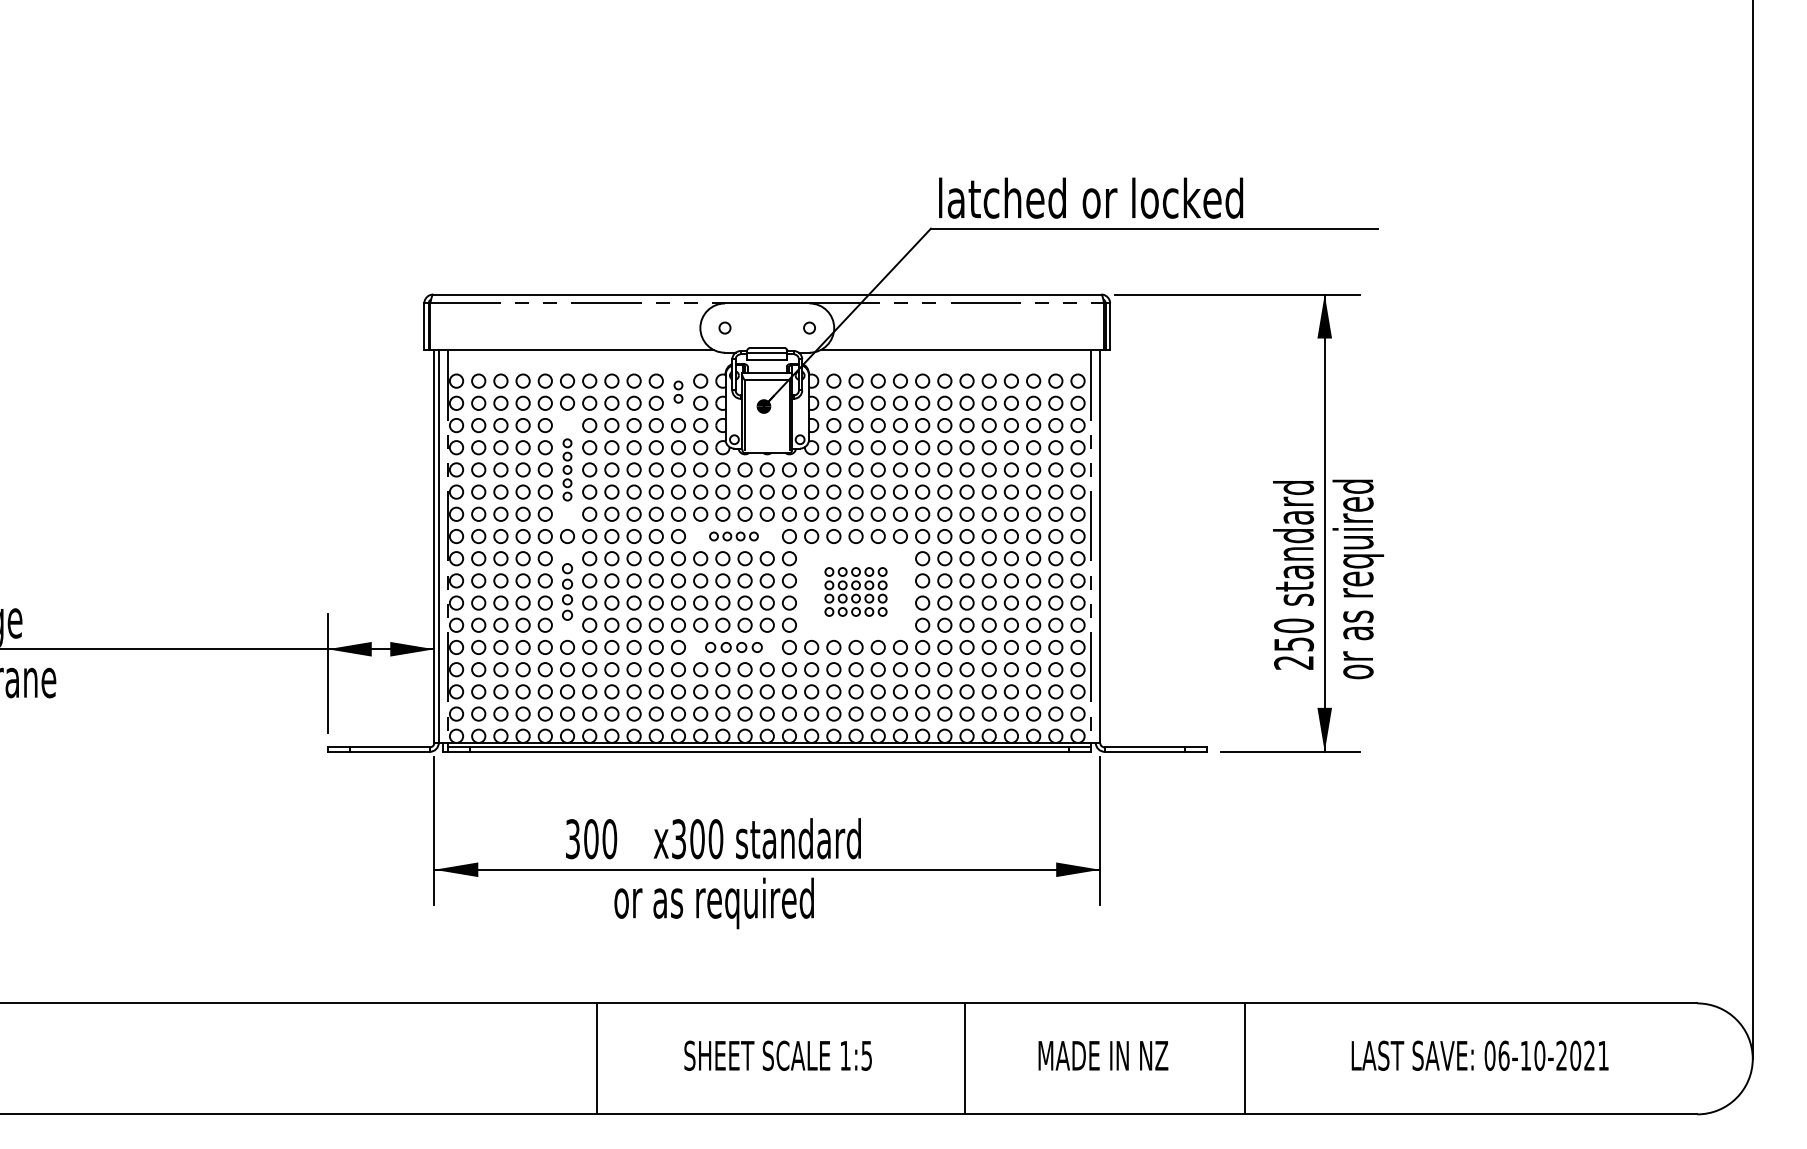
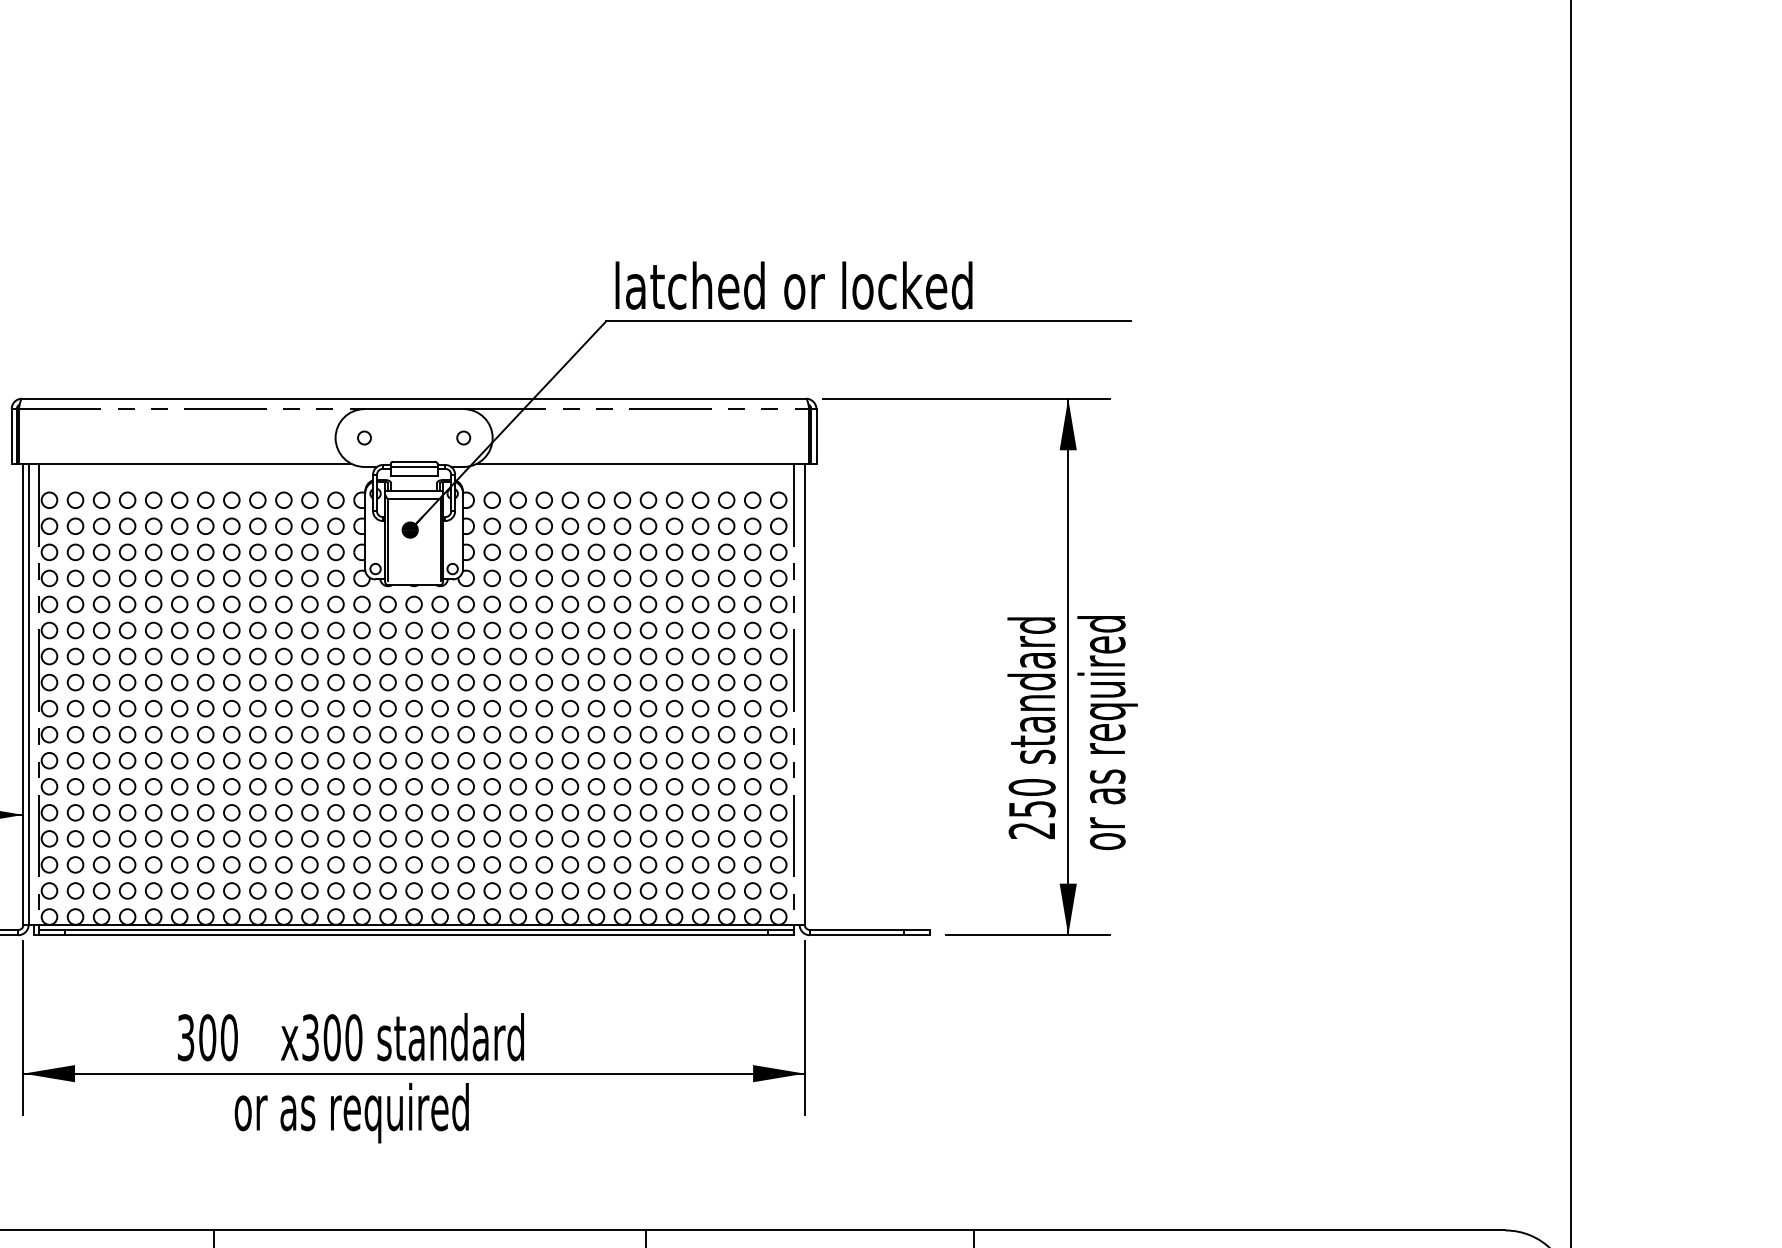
part: (678, 391) -> (309, 512), size x1.67
part: (567, 469) -> (179, 603), size x1.67
part: (733, 536) -> (374, 682), size x1.67
part: (567, 591) -> (179, 747), size x1.43
part: (855, 591) -> (517, 747), size x1.67
part: (733, 647) -> (374, 812), size x1.43

